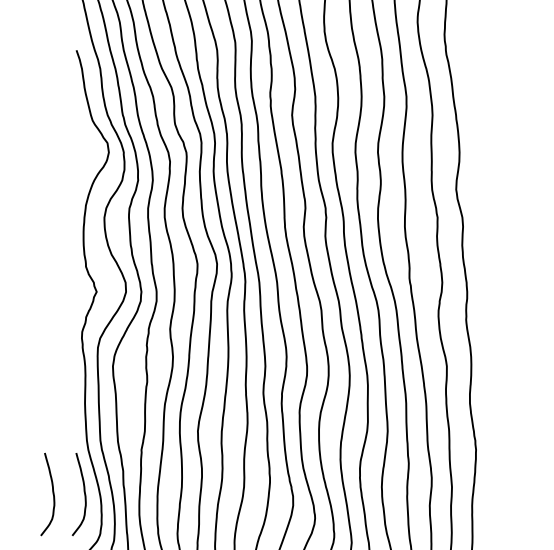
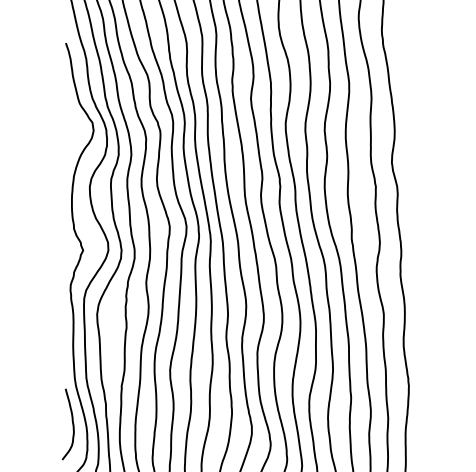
curve: (51, 491) -> (44, 421), removed

